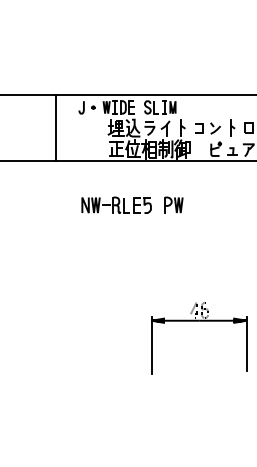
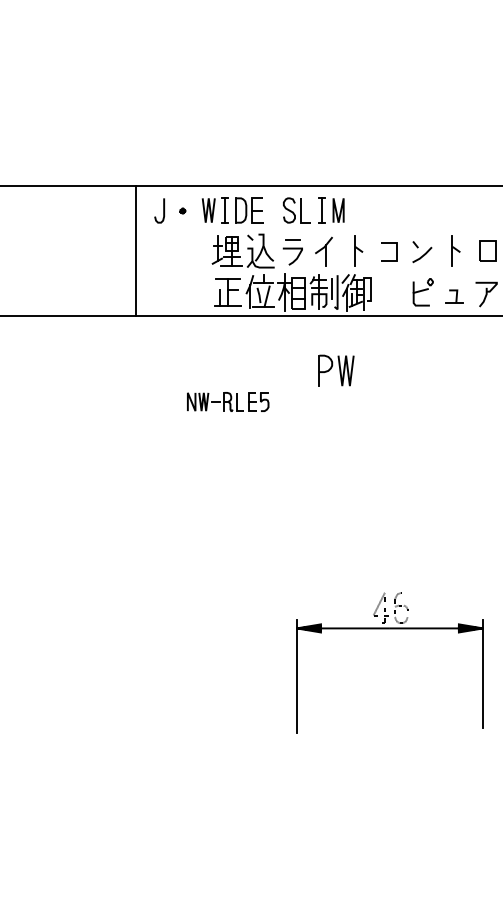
line: (56, 128) -> (135, 251), moved
part: (116, 204) -> (227, 400), size x0.6
part: (173, 204) -> (335, 369), moved

